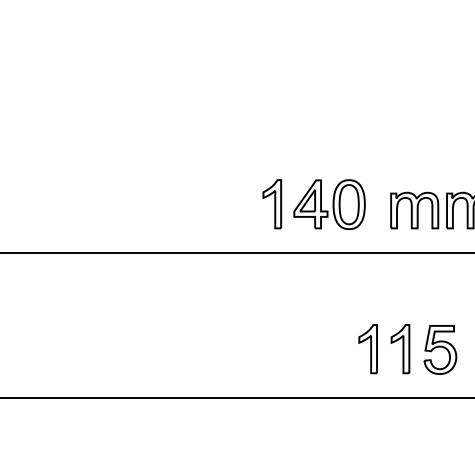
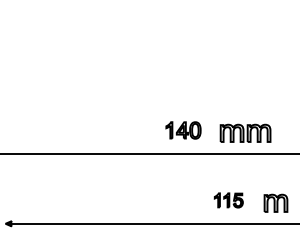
part: (314, 204) -> (183, 130), size x0.7
part: (407, 349) -> (228, 200), size x0.6

